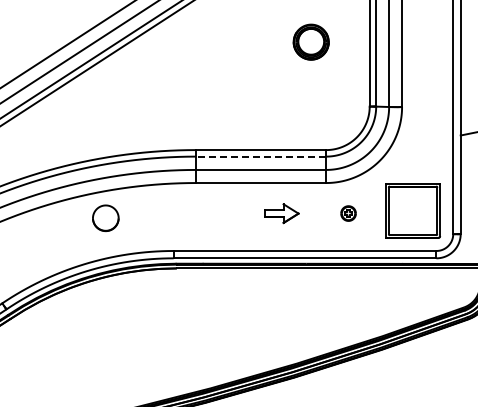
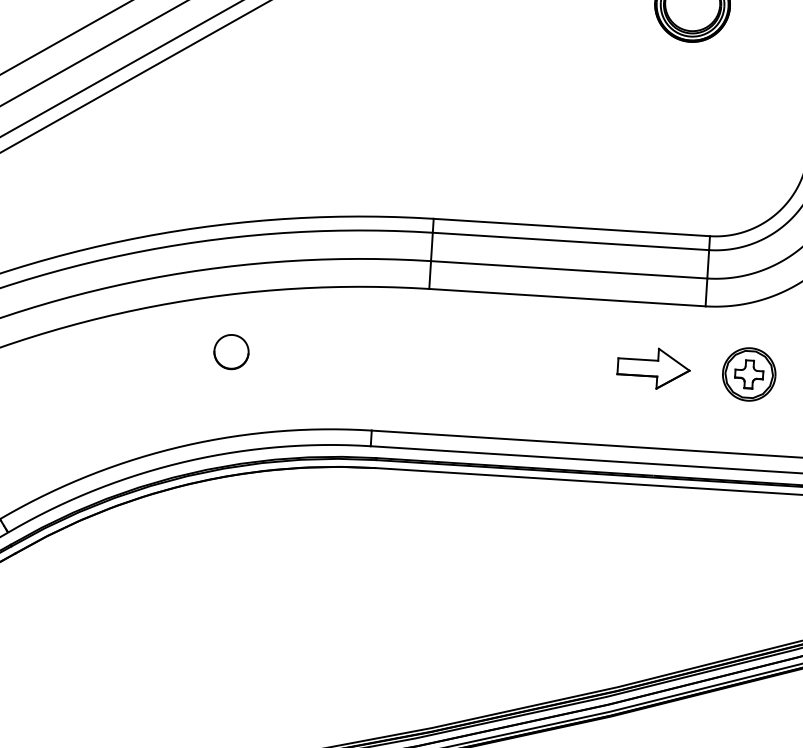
line: (261, 156) -> (571, 241), dashed -> solid
part: (281, 213) -> (653, 368), moved
part: (348, 213) -> (749, 374), size x1.67
part: (105, 218) -> (231, 352), size x0.62

